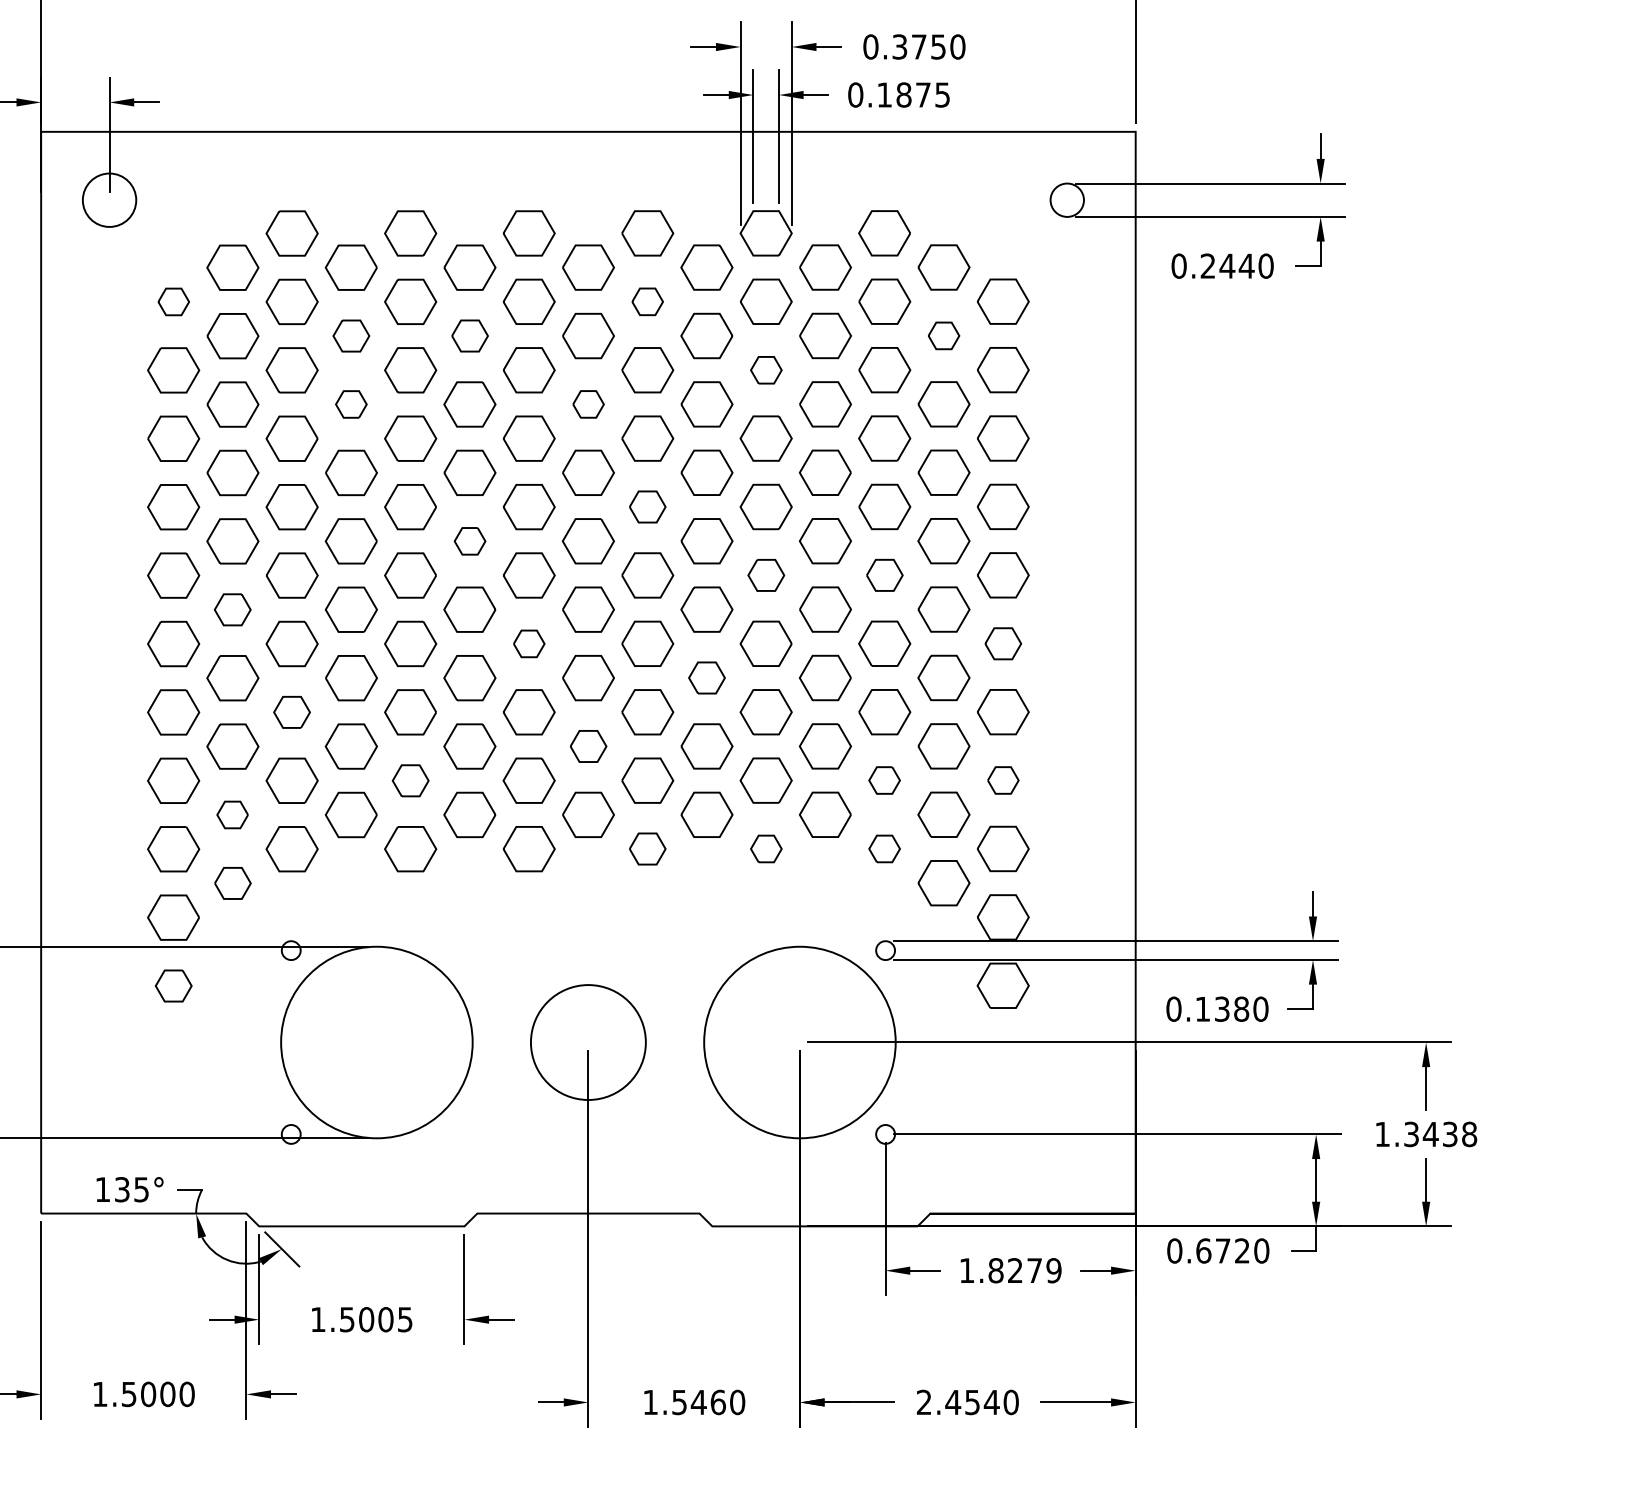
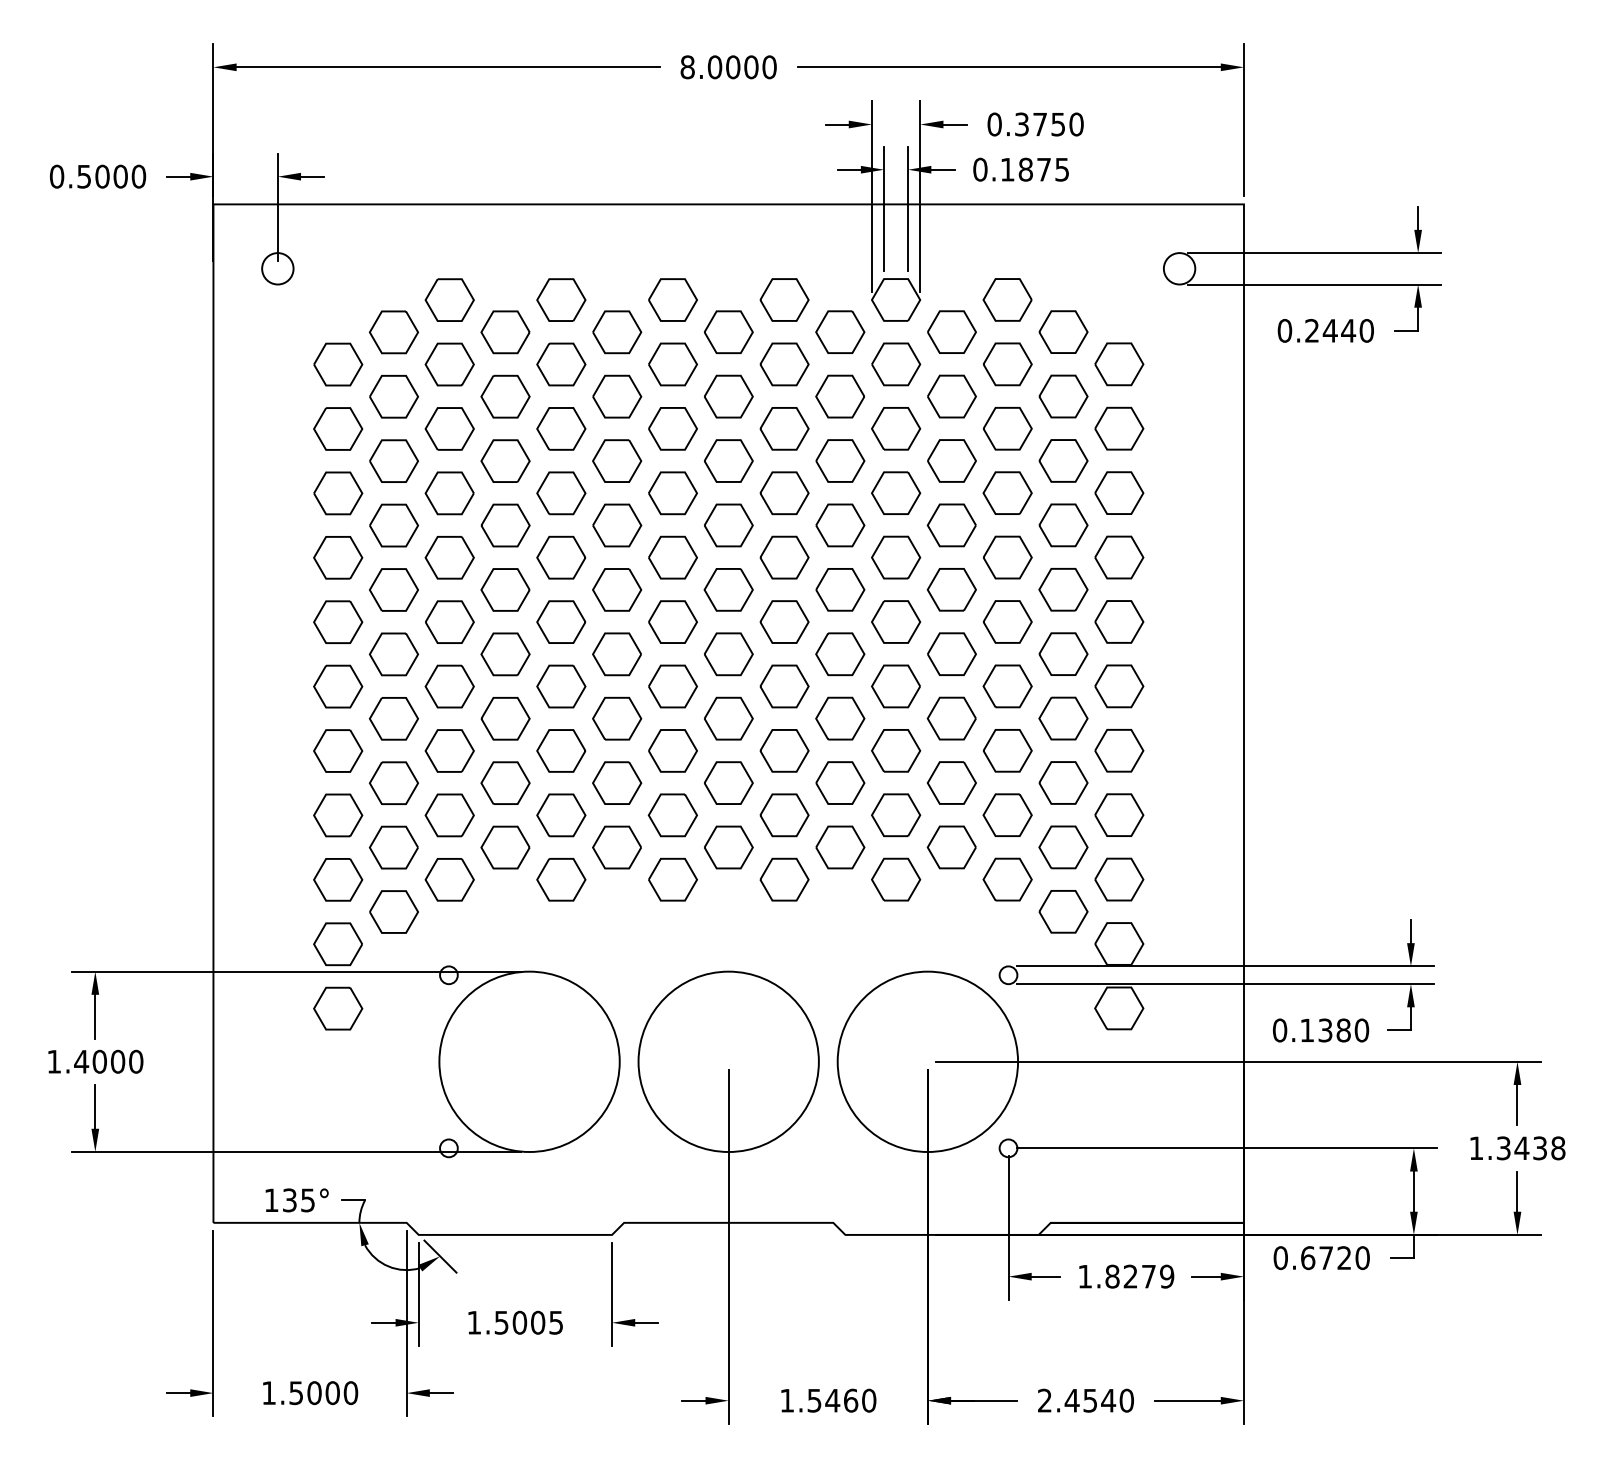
circle: (109, 199) -> (277, 268), size x0.62
part: (173, 301) -> (338, 364), size x1.67
part: (647, 301) -> (784, 364), size x1.67
part: (351, 335) -> (505, 396), size x1.43
part: (470, 335) -> (617, 396), size x1.43
part: (943, 335) -> (1063, 396), size x1.67
part: (766, 369) -> (896, 428), size x1.67
part: (351, 403) -> (505, 460), size x1.67
part: (588, 403) -> (728, 460), size x1.67
part: (647, 506) -> (784, 557), size x1.43
part: (470, 540) -> (617, 589), size x1.67
part: (766, 574) -> (896, 621), size x1.43
part: (884, 574) -> (1007, 621), size x1.43
part: (232, 609) -> (393, 654), size x1.43
part: (528, 643) -> (672, 686), size x1.67
part: (1003, 643) -> (1119, 686), size x1.43
part: (707, 677) -> (840, 718), size x1.43
part: (291, 711) -> (449, 750), size x1.43
part: (588, 745) -> (728, 782), size x1.43
part: (884, 779) -> (1007, 814), size x1.67
part: (1003, 779) -> (1119, 814), size x1.67
part: (410, 780) -> (561, 815), size x1.43
part: (232, 814) -> (393, 847), size x1.67
part: (647, 848) -> (784, 879), size x1.43
part: (766, 848) -> (896, 879), size x1.67
part: (884, 848) -> (1007, 879), size x1.67
part: (232, 882) -> (393, 911), size x1.43
part: (173, 985) -> (338, 1008), size x1.43
circle: (588, 1042) -> (728, 1061), size x1.67

